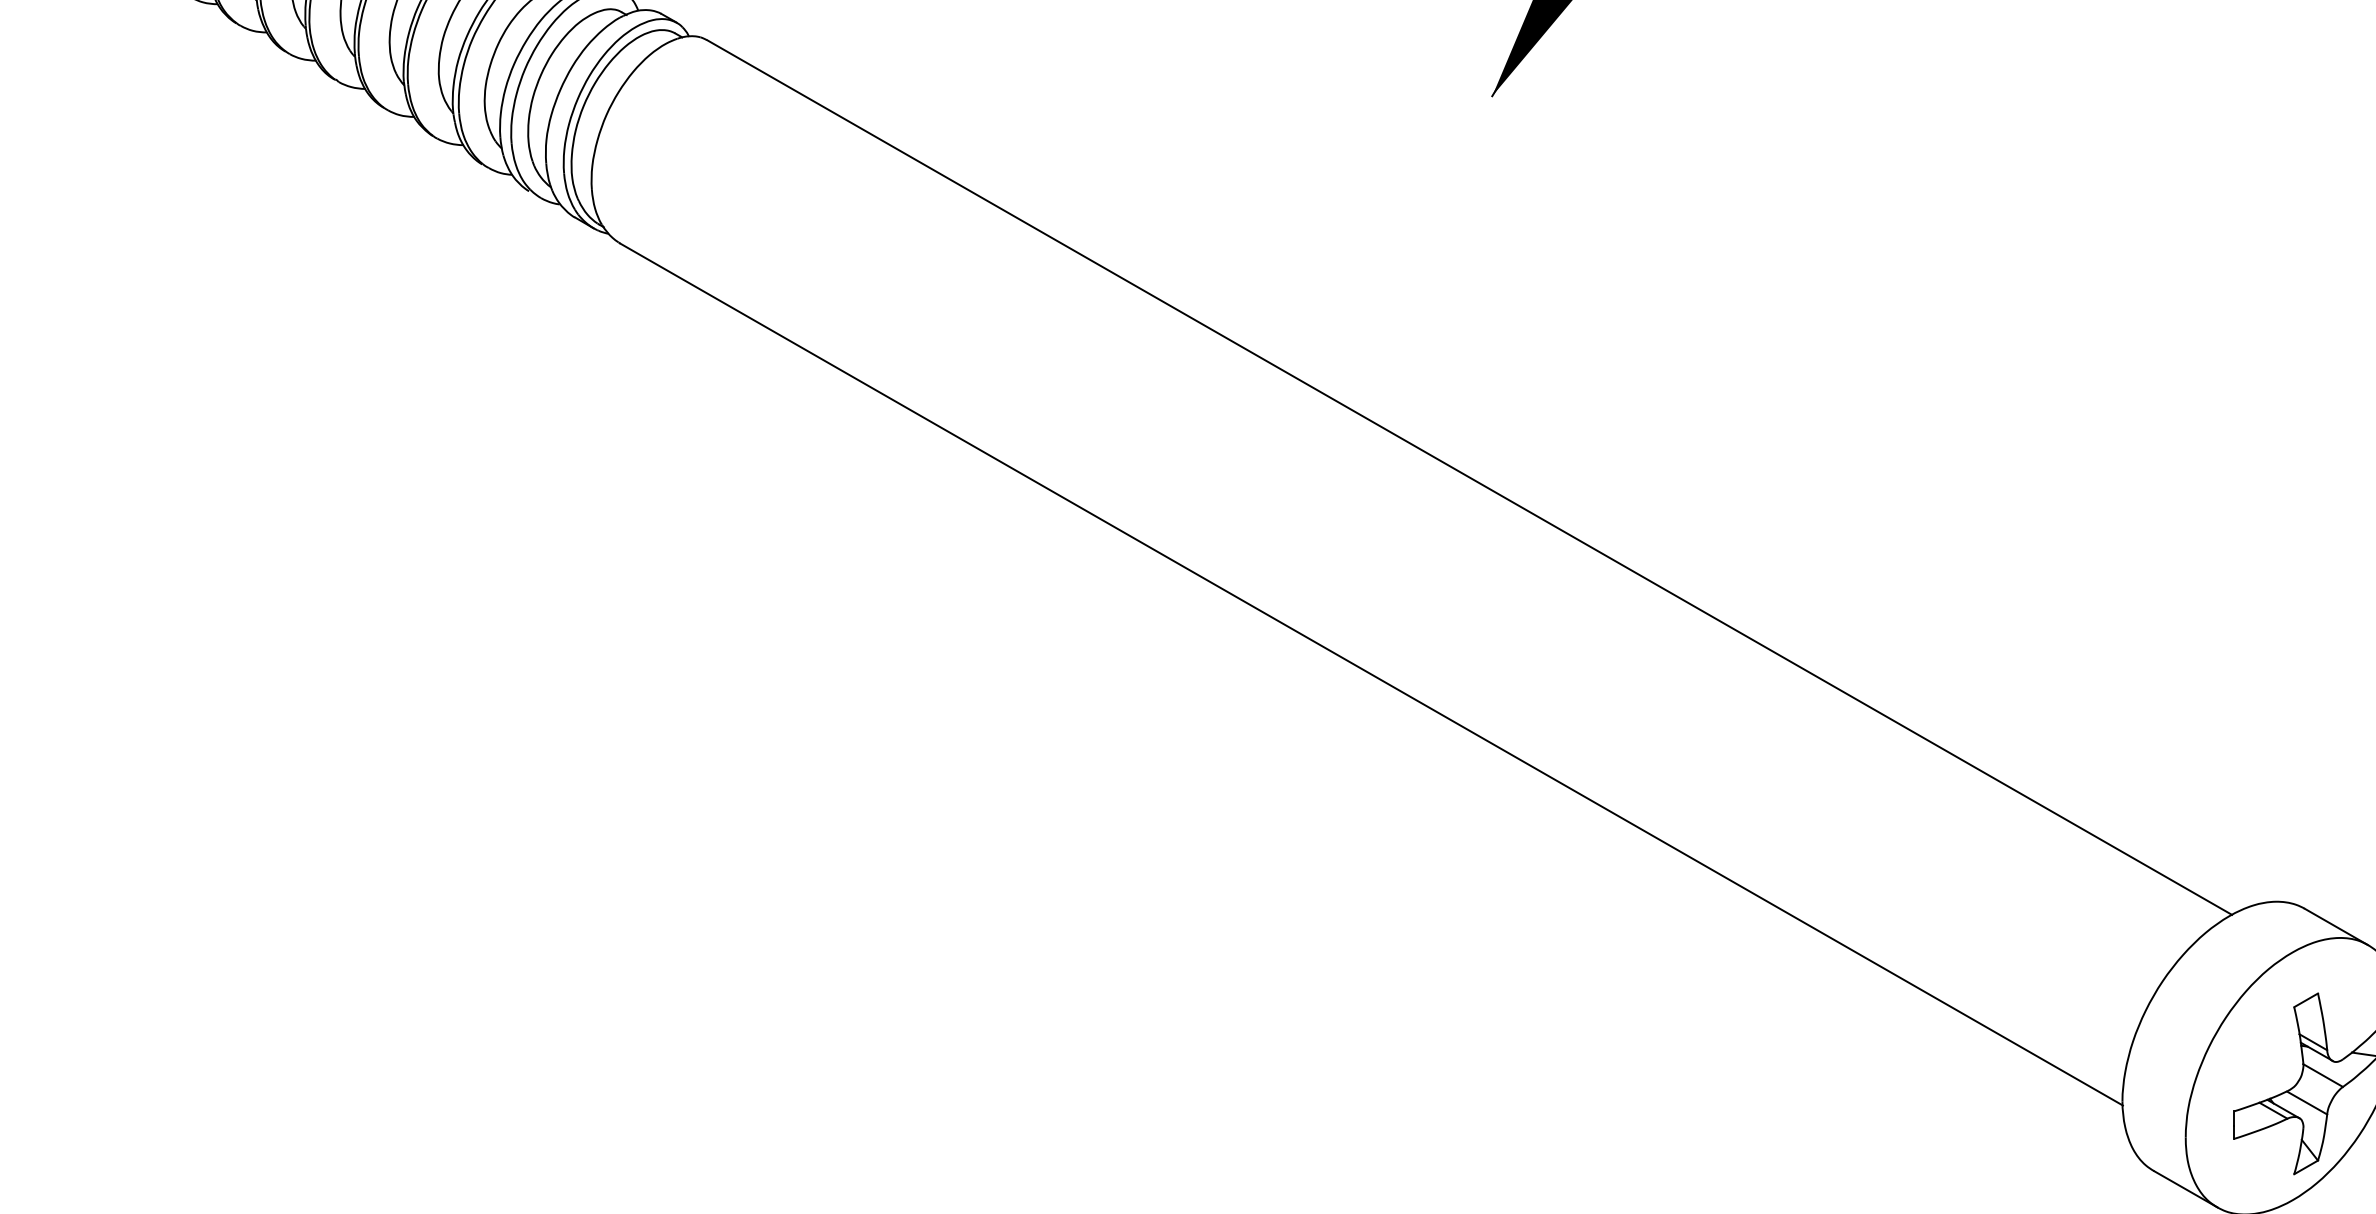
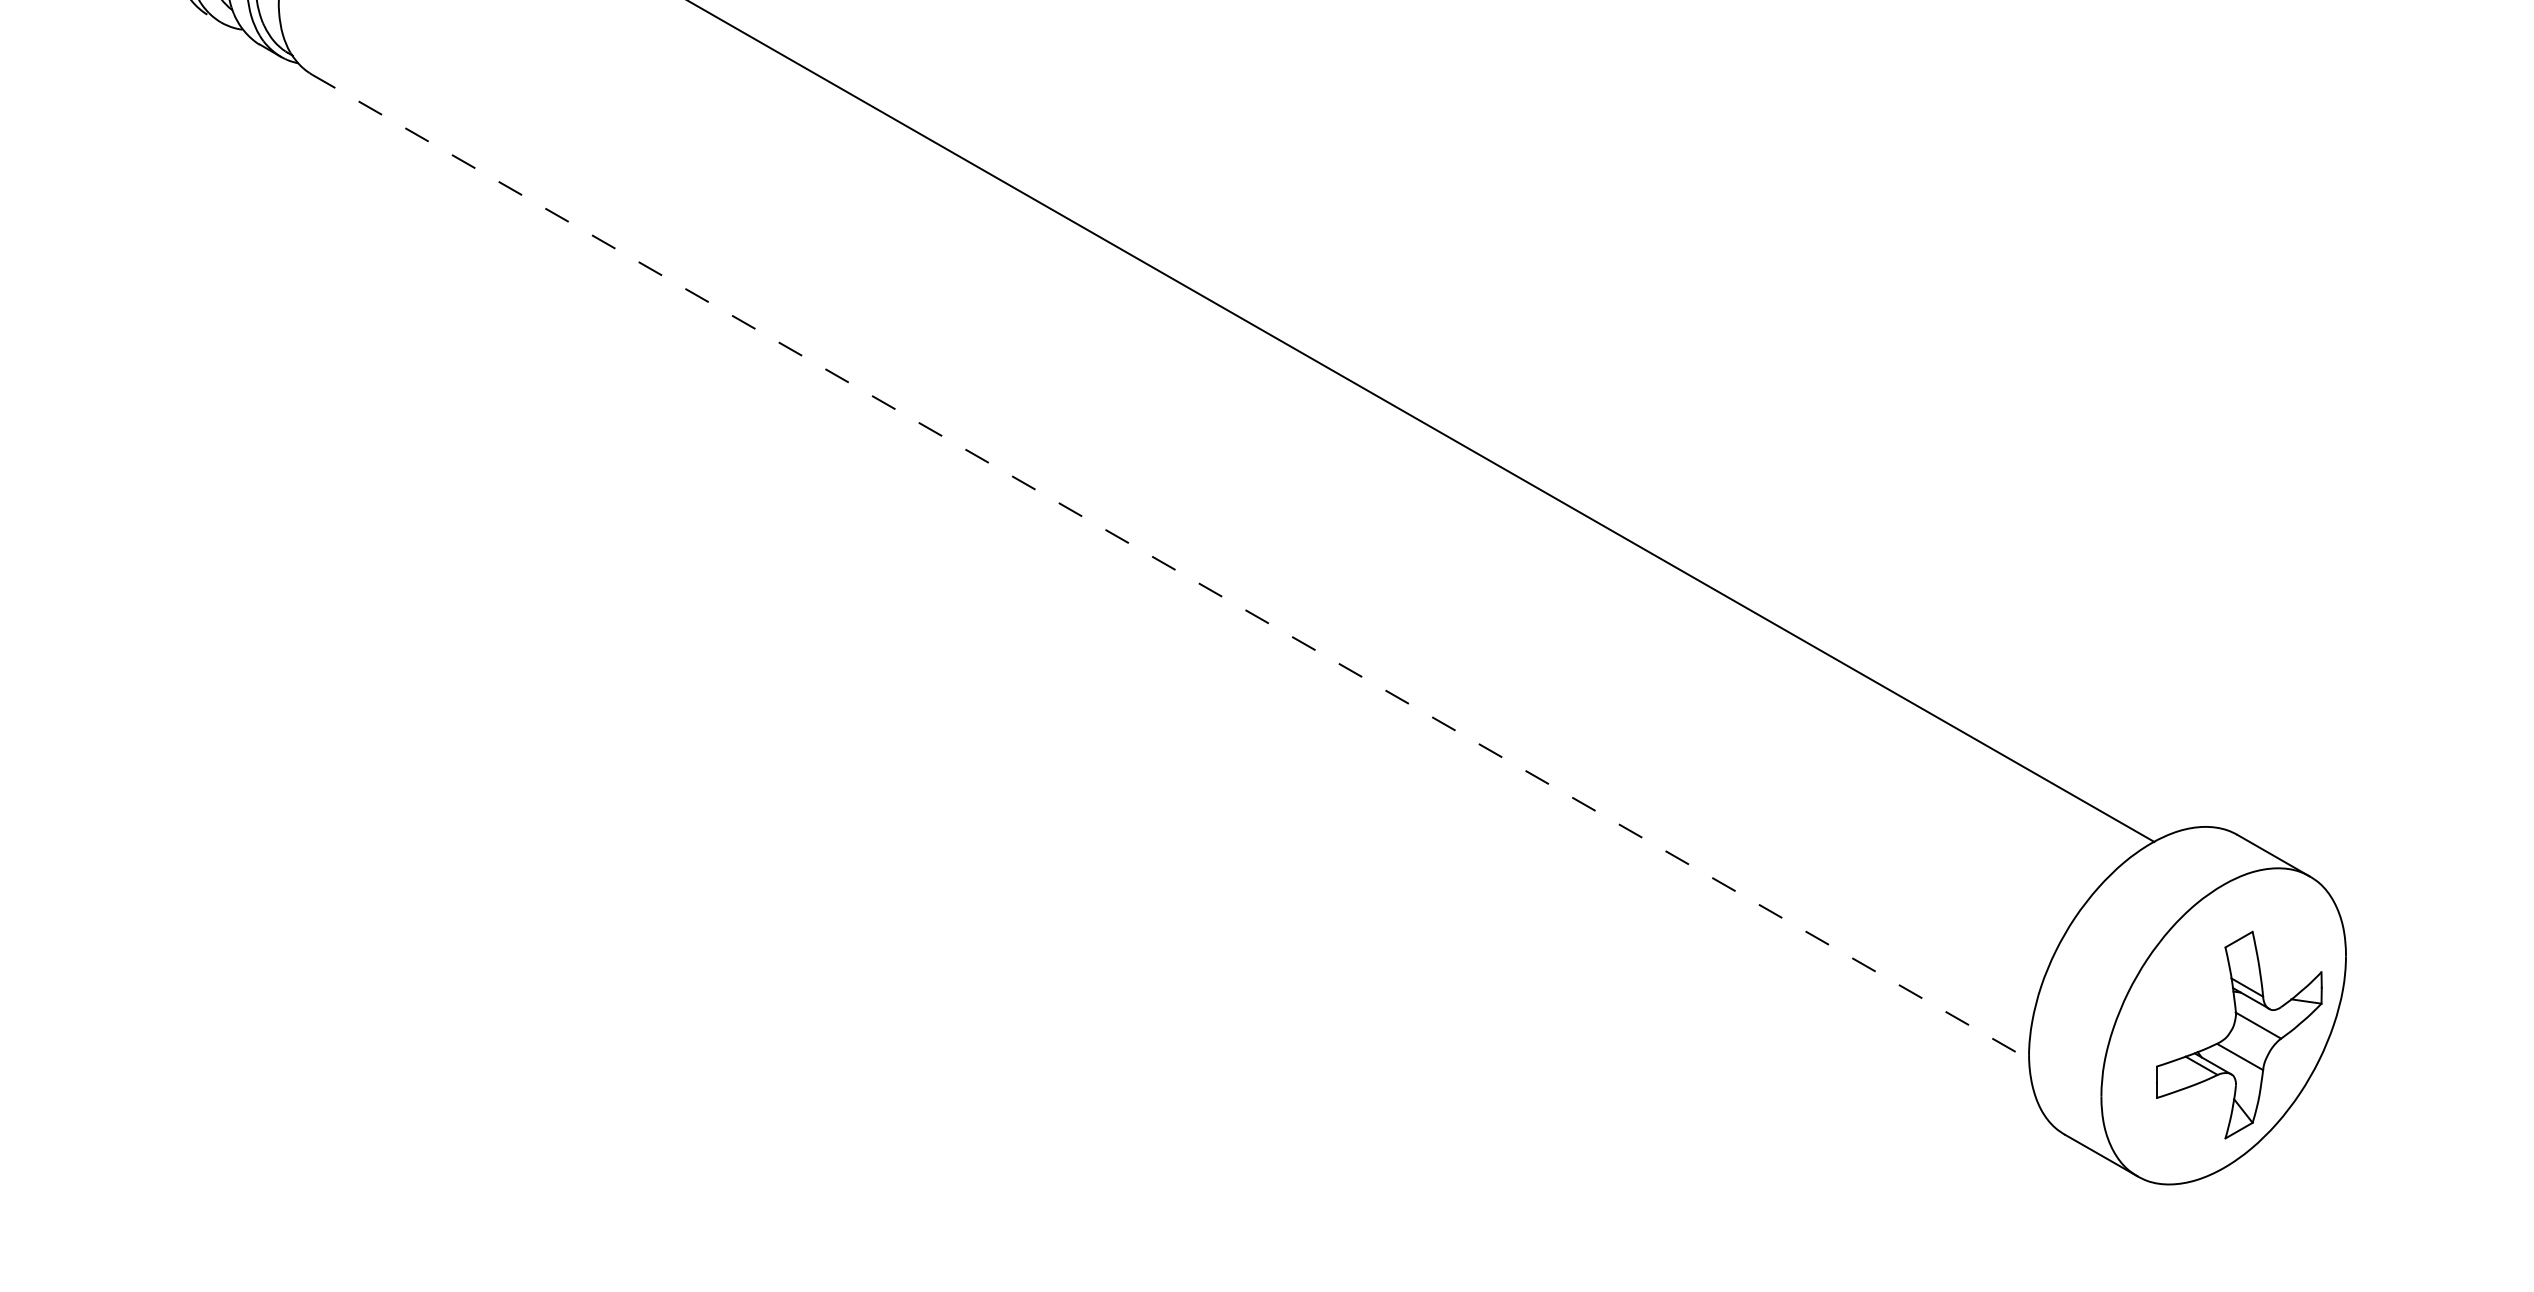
line: (1371, 674) -> (1170, 567), solid -> dashed

